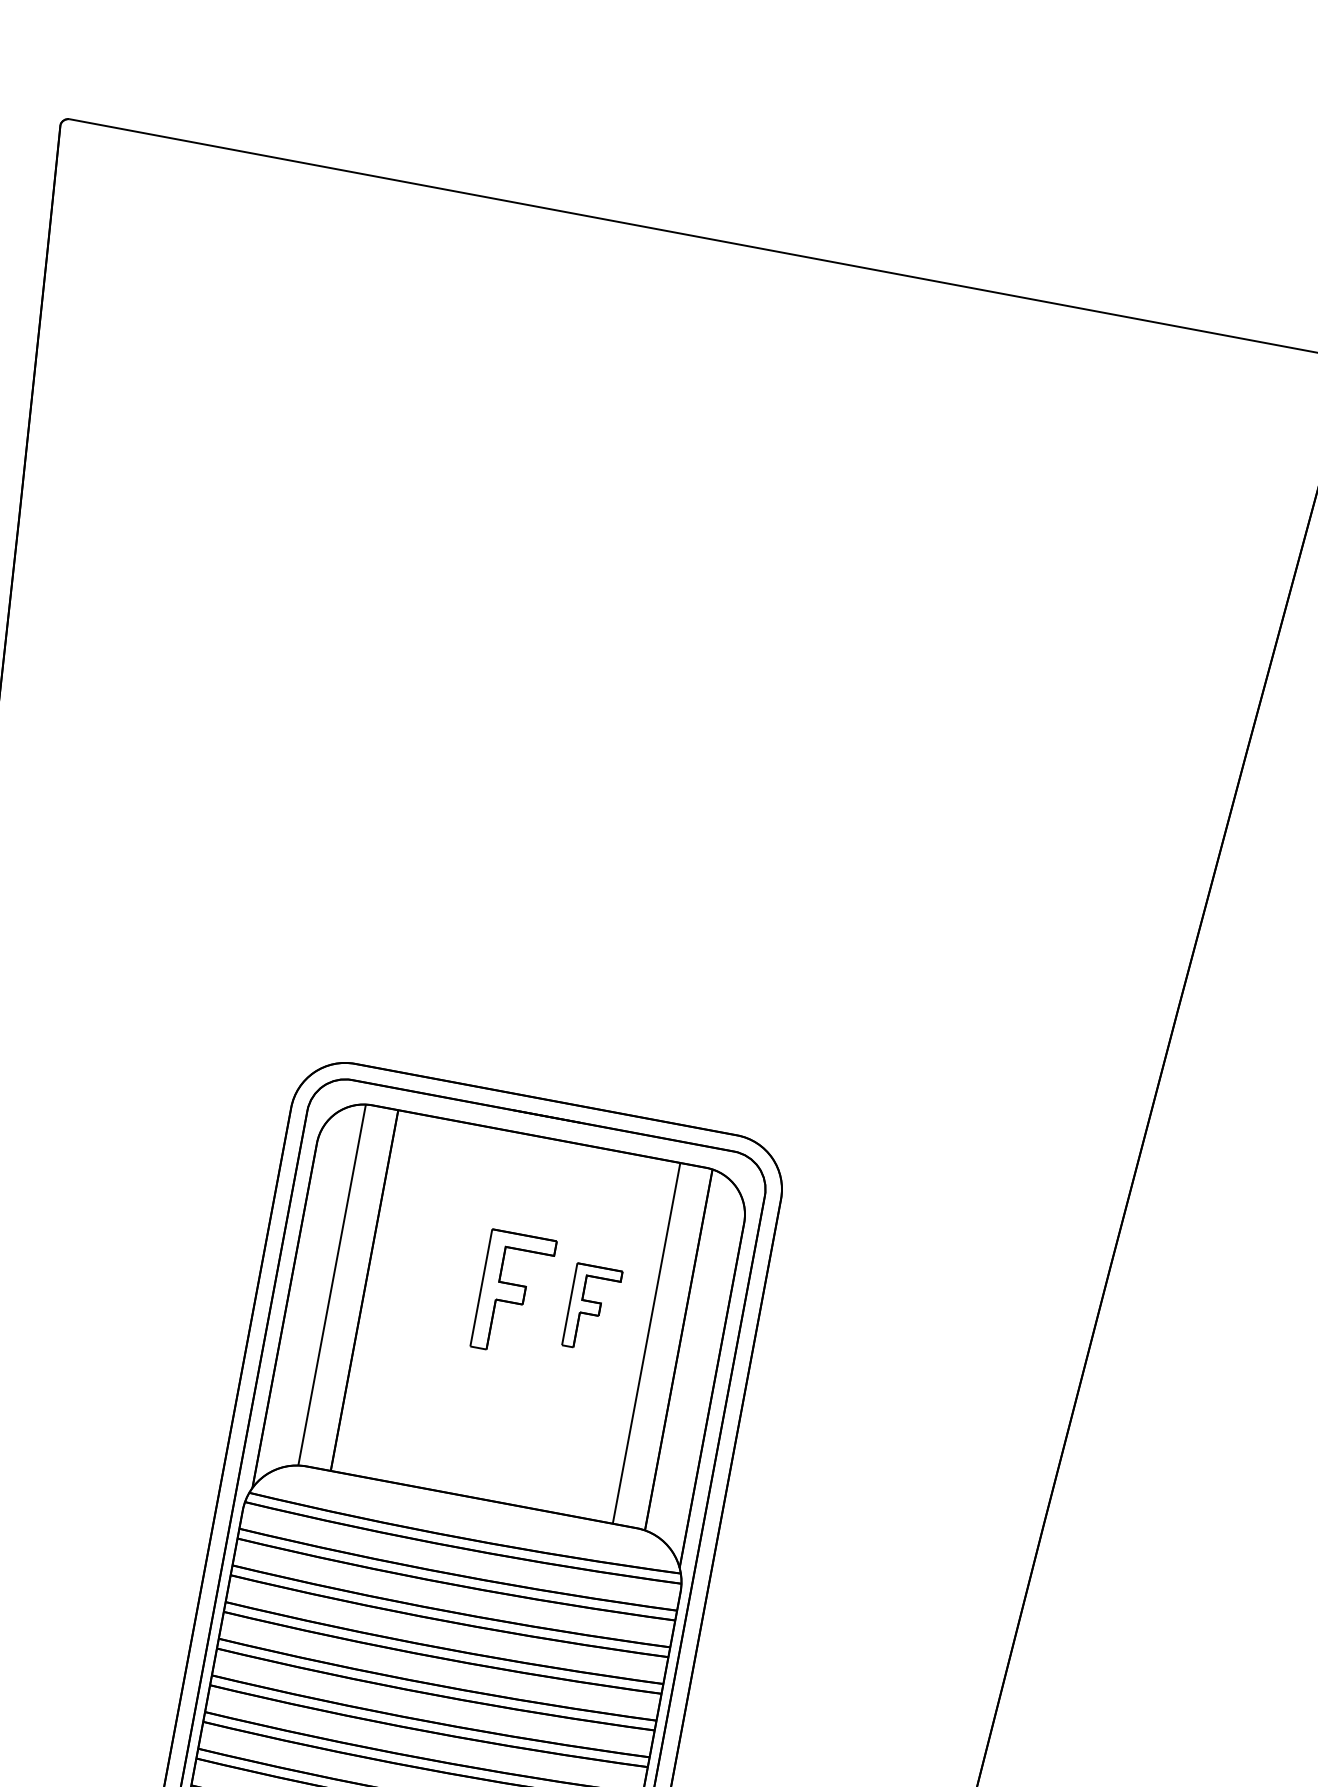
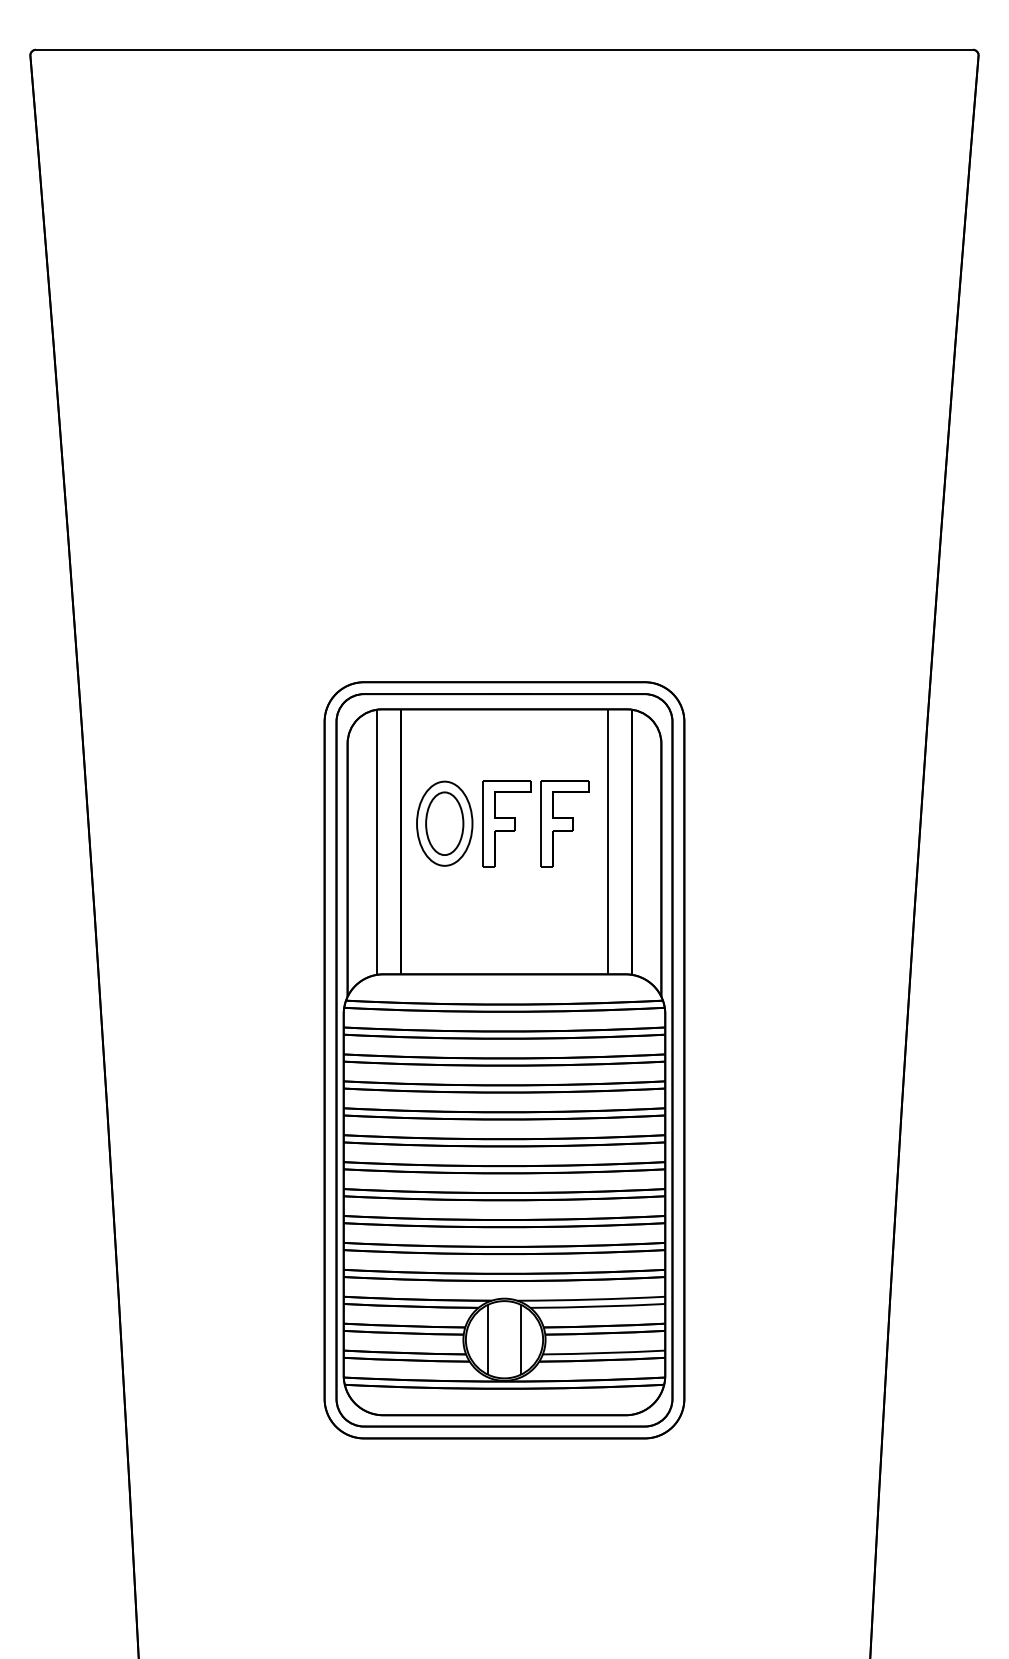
part: (428, 1276) -> (444, 823), added
part: (591, 1307) -> (564, 823), size x1.43

